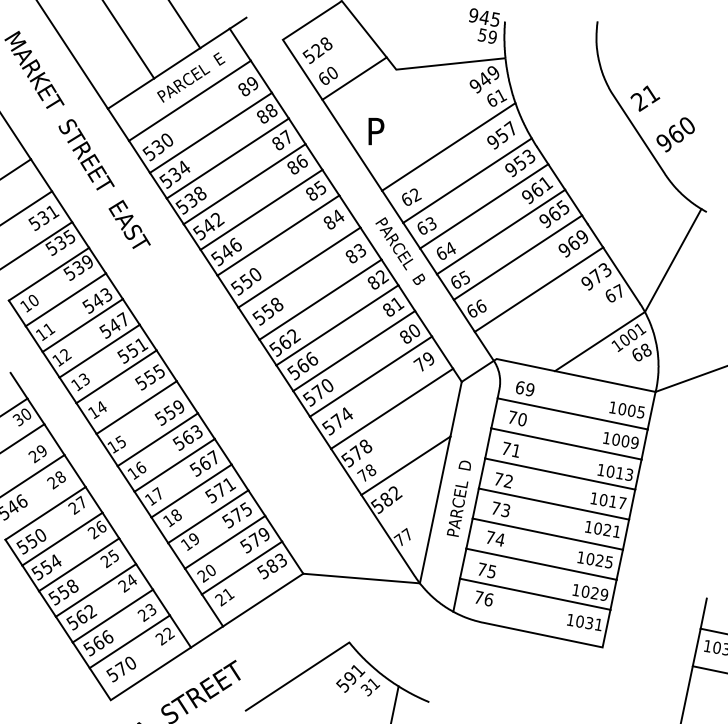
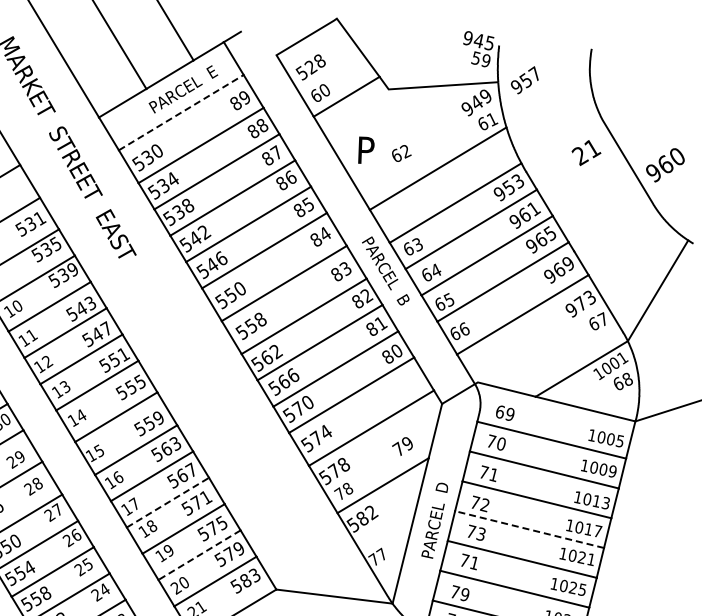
text: (645, 98) -> (586, 152), moved
line: (189, 100) -> (180, 112), solid -> dashed
text: (500, 135) -> (524, 80), moved
text: (411, 196) -> (401, 152), moved
text: (423, 361) -> (402, 446), moved
line: (192, 490) -> (168, 502), solid -> dashed
line: (553, 504) -> (529, 529), solid -> dashed
text: (499, 539) -> (473, 562), 74 -> 71
line: (225, 542) -> (199, 555), solid -> dashed
text: (491, 571) -> (464, 594), 75 -> 79

